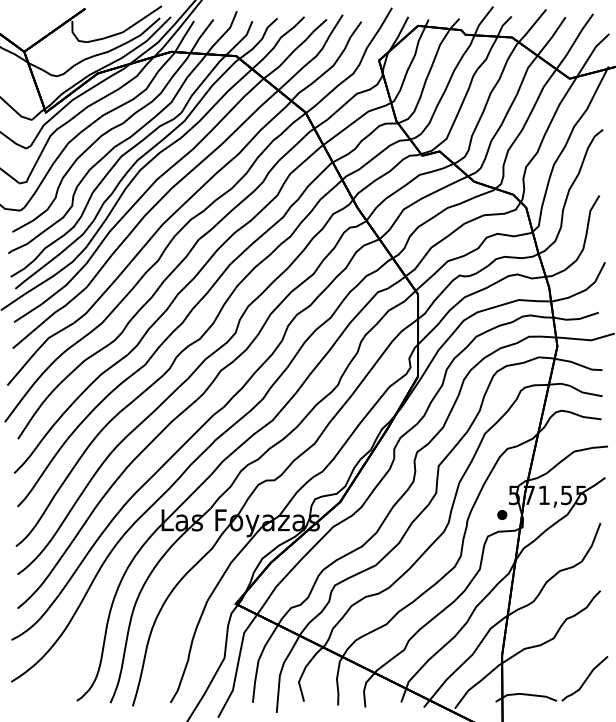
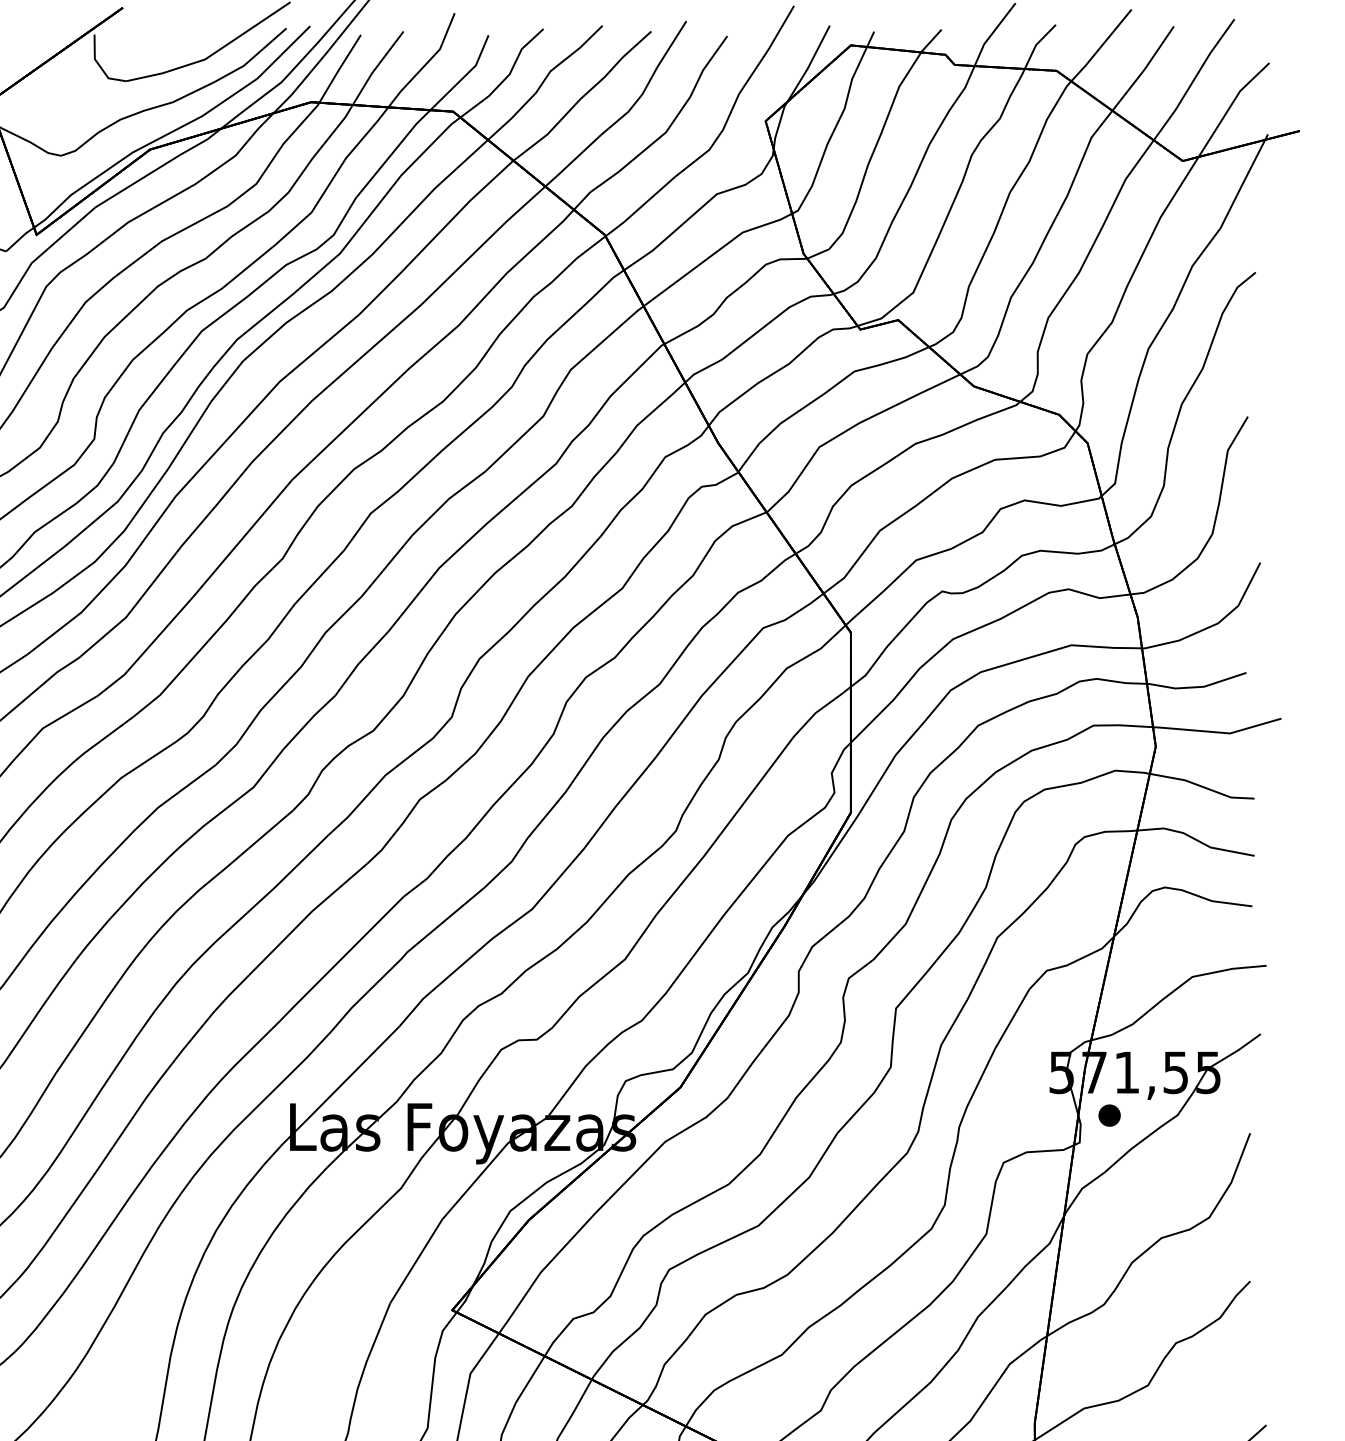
part: (502, 514) -> (1110, 1114), moved

